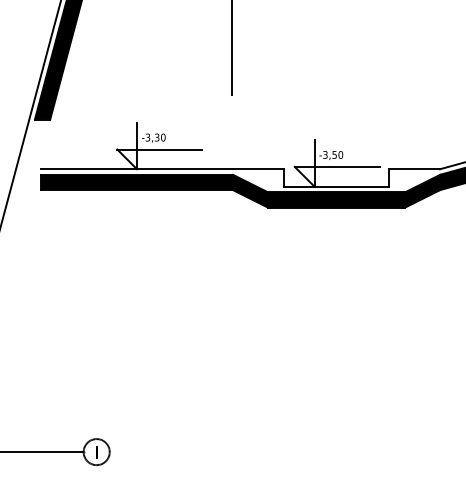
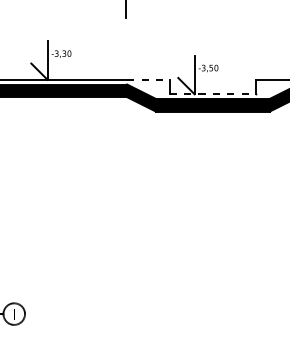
line: (159, 149) -> (66, 63), removed
line: (336, 166) -> (212, 77), removed
line: (258, 169) -> (148, 80), solid -> dashed
line: (337, 186) -> (213, 94), solid -> dashed

